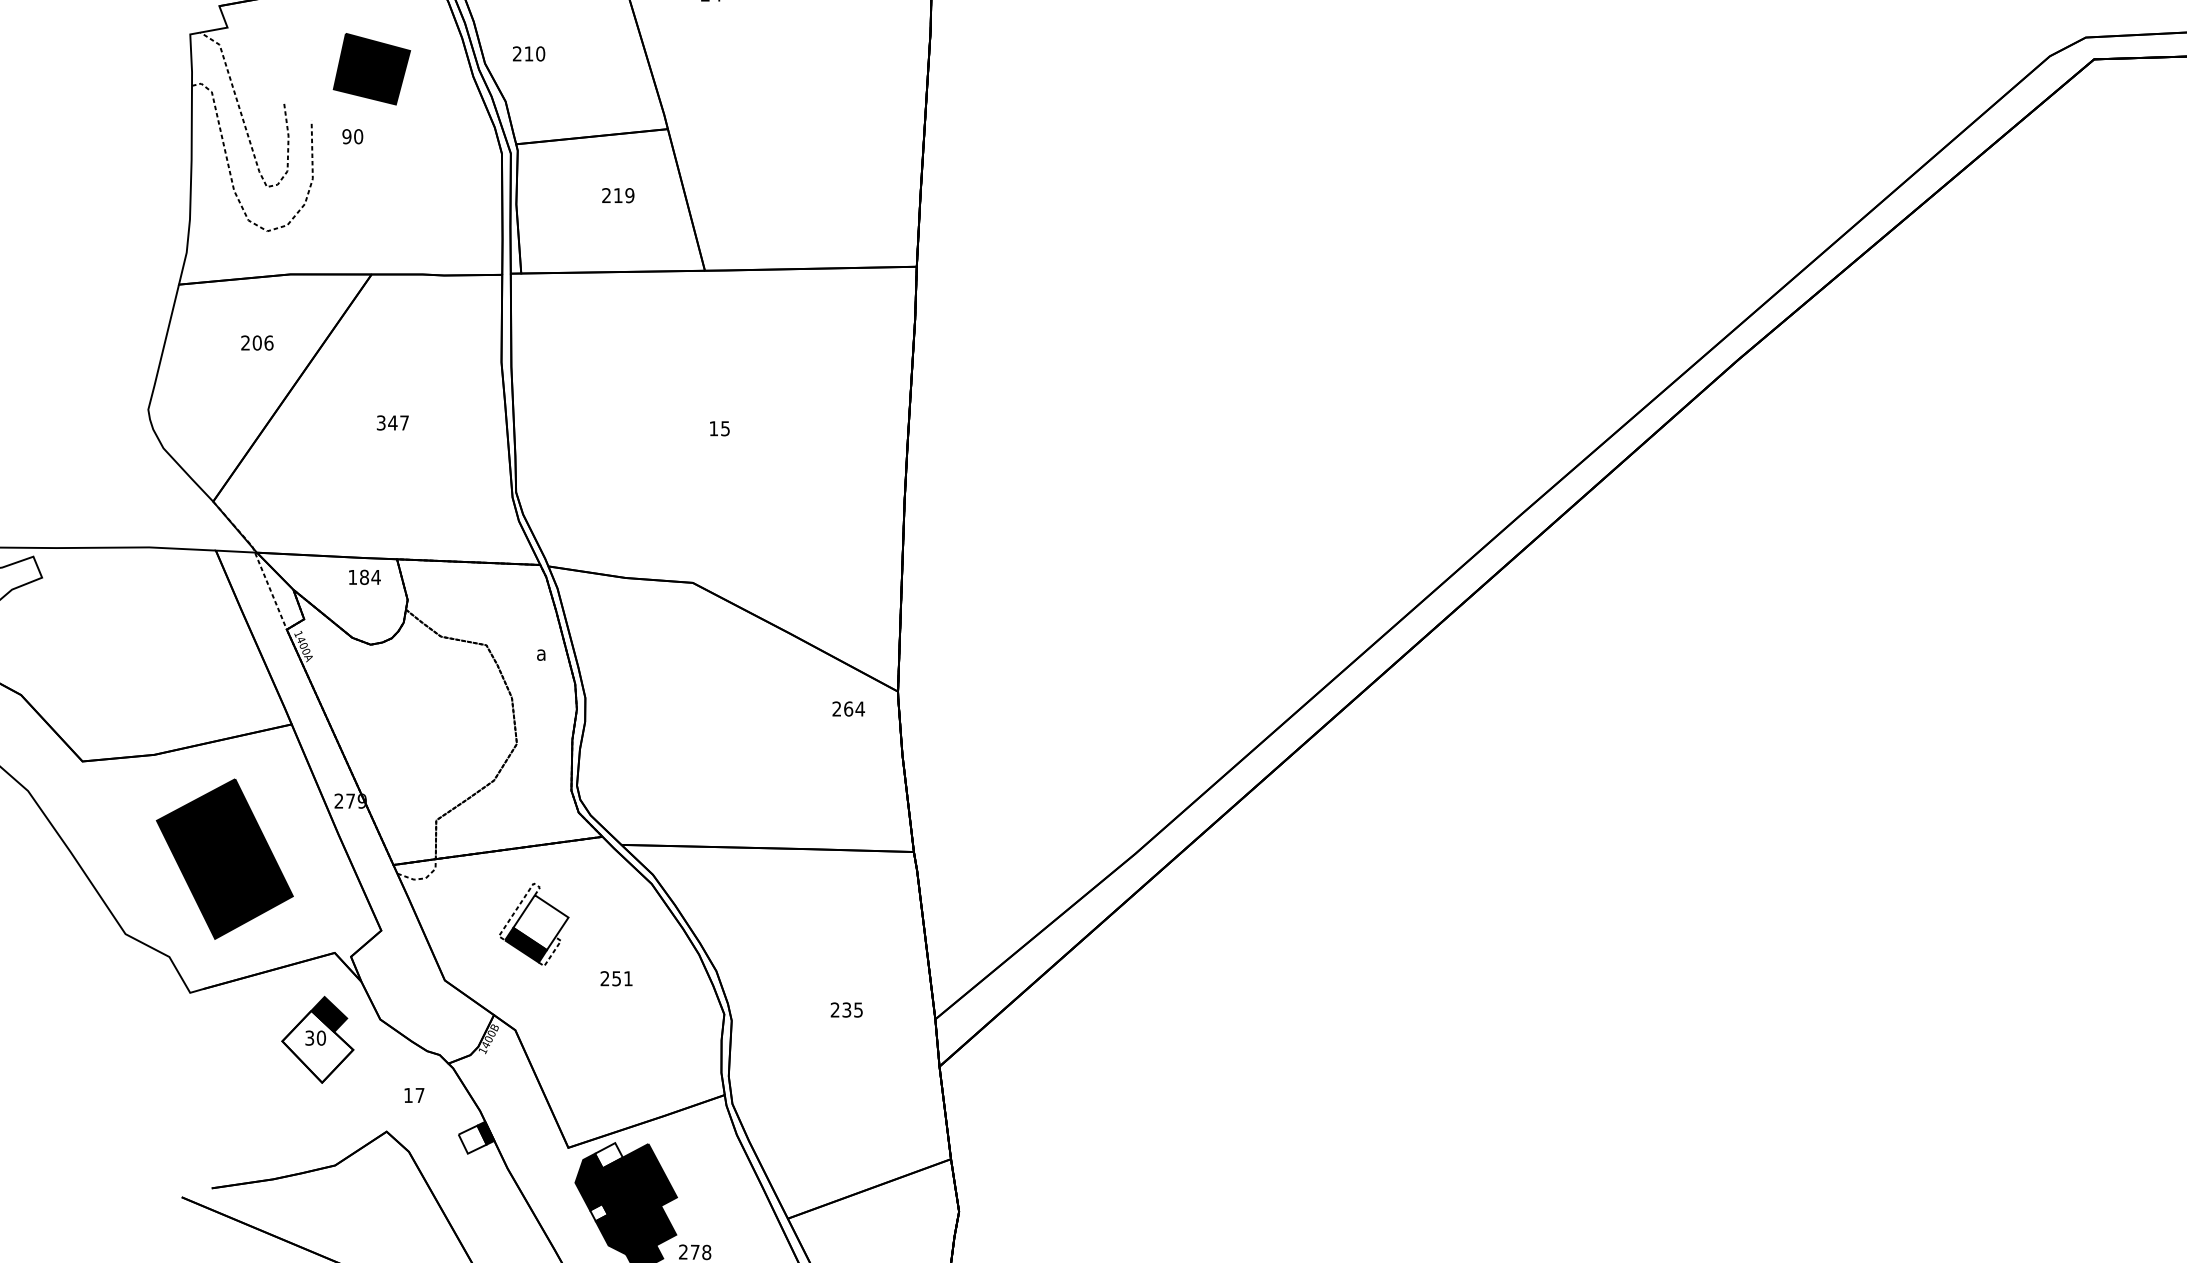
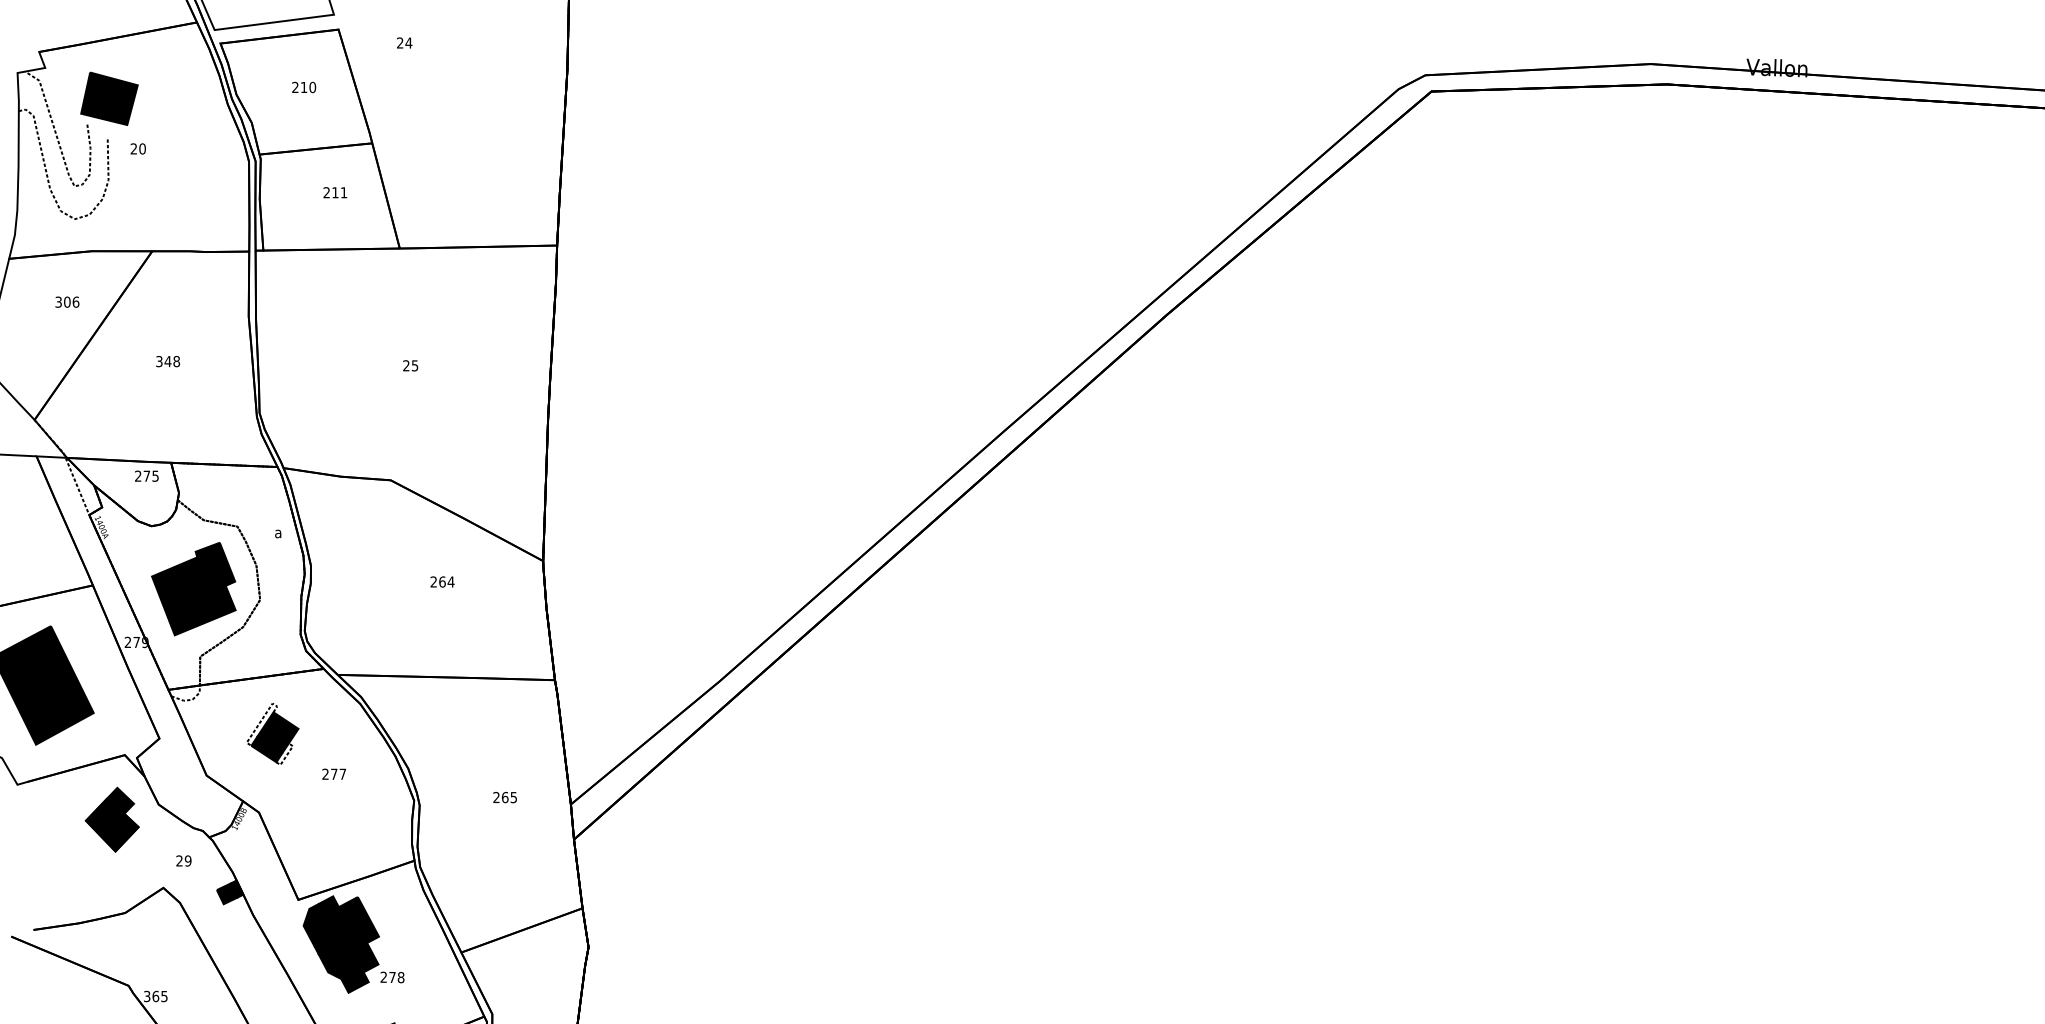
text: (529, 53) -> (304, 87), moved
part: (371, 68) -> (109, 98), moved
text: (346, 136) -> (133, 148), 90 -> 20
text: (629, 195) -> (343, 192), 219 -> 211
text: (245, 343) -> (58, 302), 206 -> 306
text: (404, 422) -> (176, 361), 347 -> 348
text: (713, 428) -> (406, 365), 15 -> 25
text: (365, 576) -> (147, 475), 184 -> 275
text: (848, 708) -> (442, 581), moved
part: (427, 729) -> (193, 589), added
fill: (540, 922) -> (277, 732), added
text: (622, 977) -> (338, 773), 251 -> 277
text: (845, 1009) -> (504, 797), 235 -> 265
fill: (316, 1046) -> (111, 824), added
text: (413, 1094) -> (183, 860), 17 -> 29
fill: (471, 1139) -> (226, 893), added
fill: (608, 1155) -> (328, 905), added
fill: (598, 1211) -> (320, 947), added

